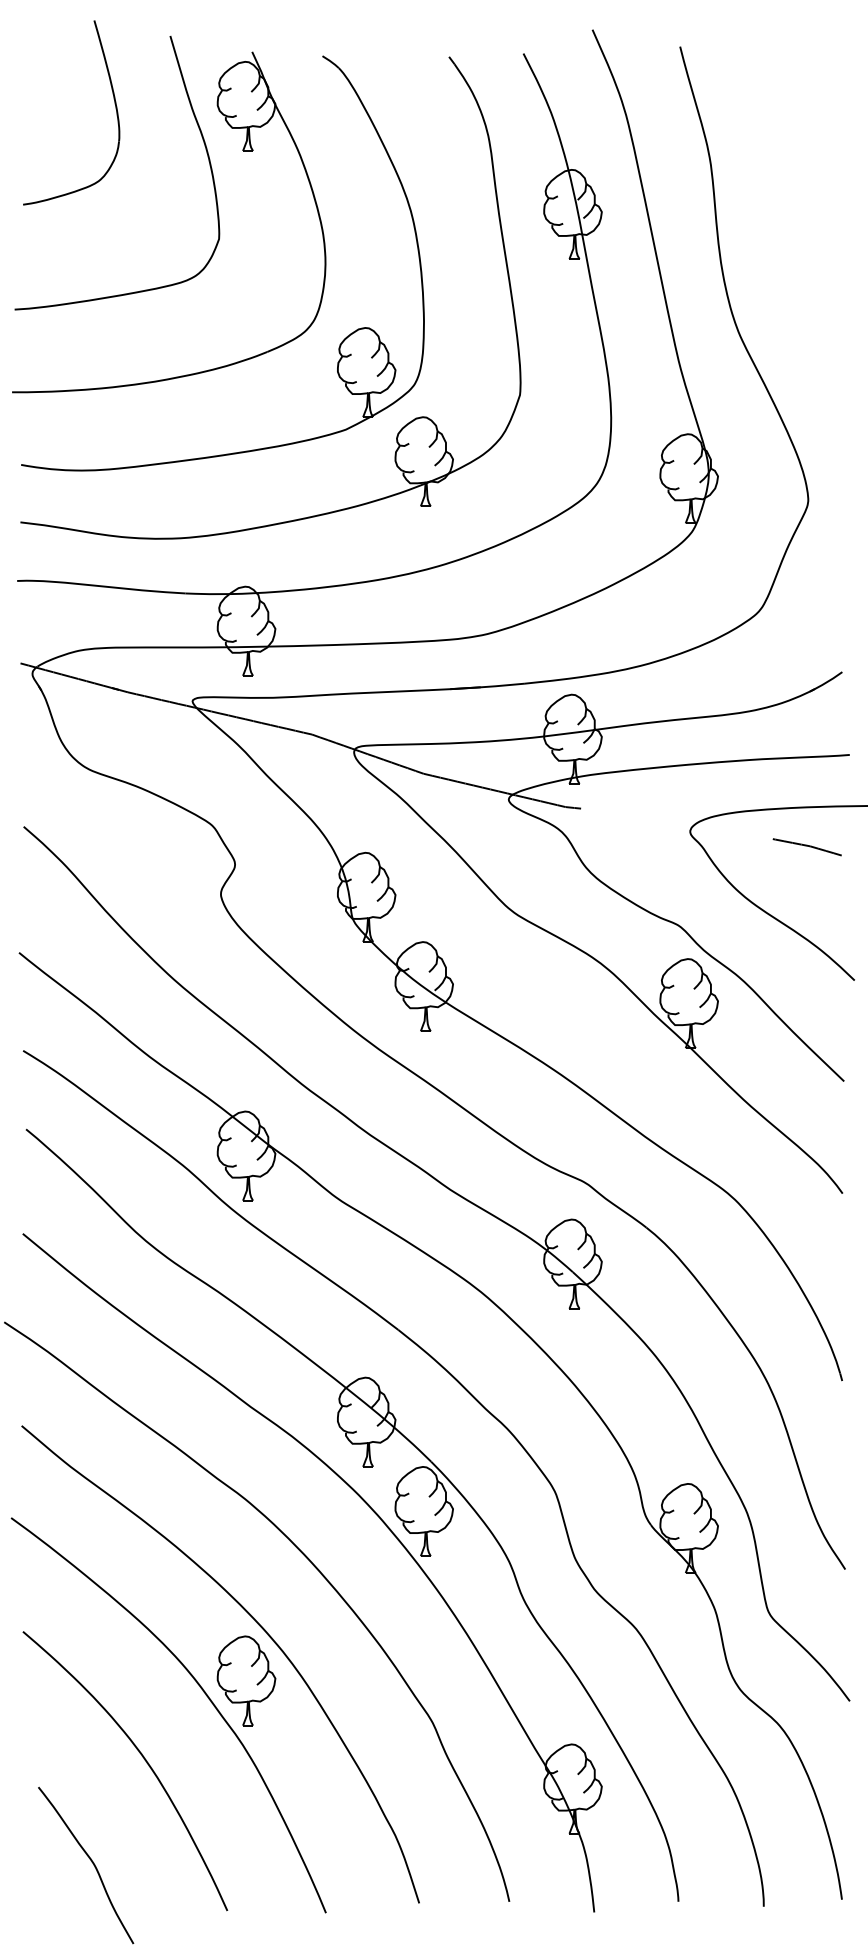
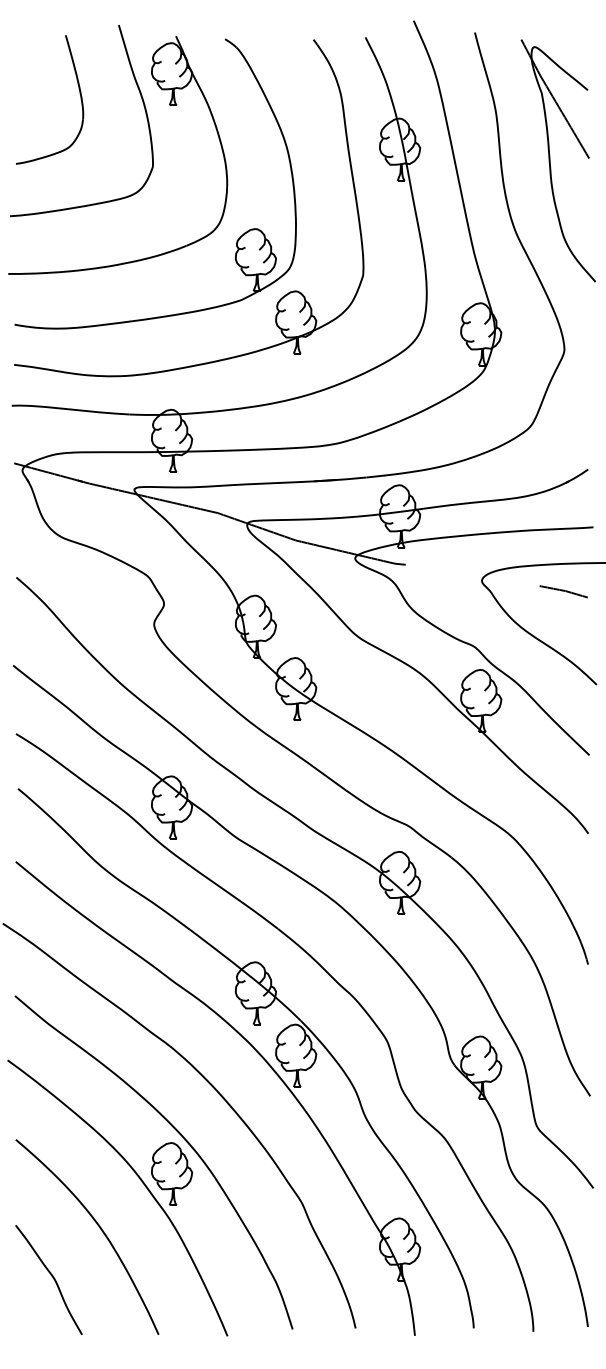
part: (114, 103) -> (79, 93), moved
part: (788, 229) -> (550, 160), added
curve: (89, 1860) -> (51, 1276), moved

